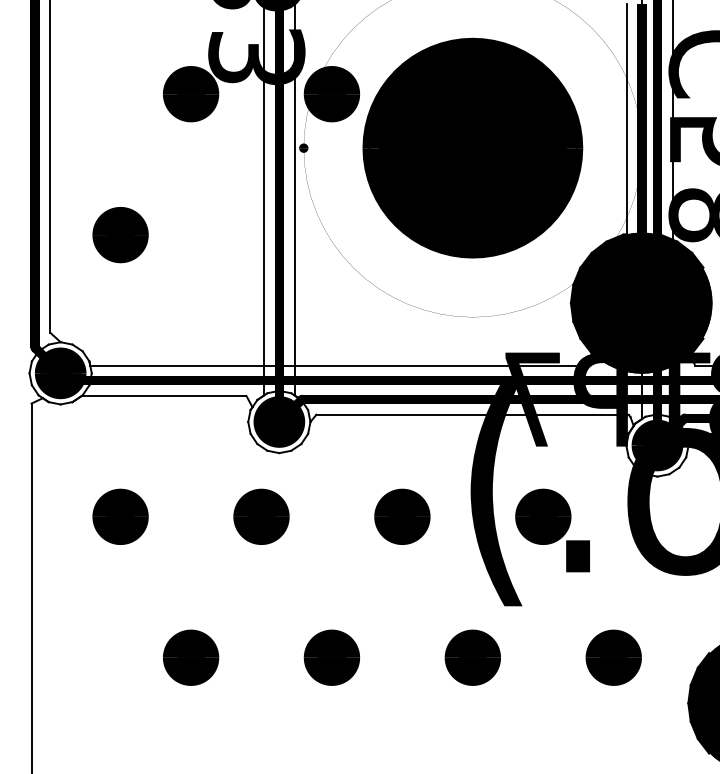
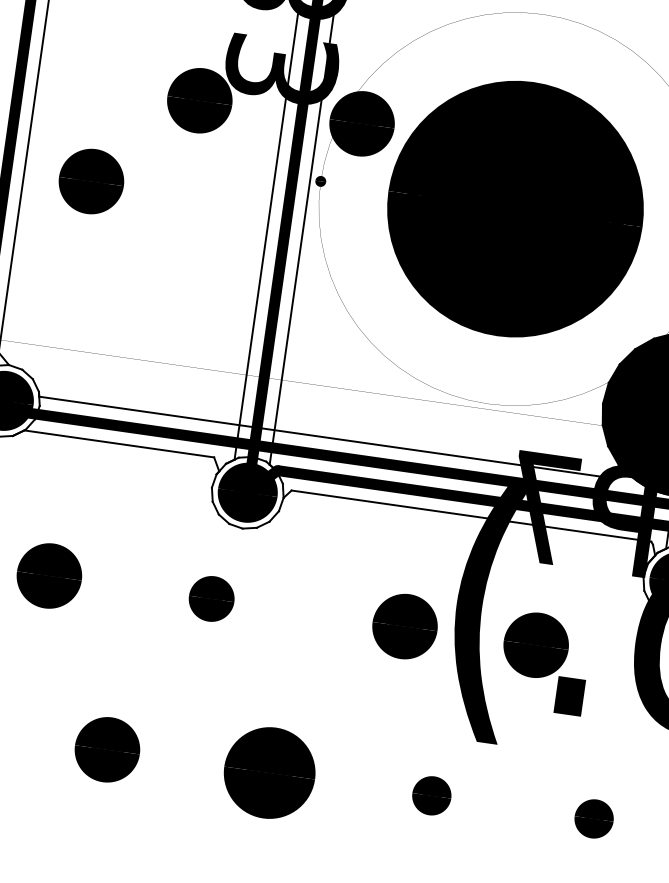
part: (120, 235) -> (91, 182), moved
part: (261, 516) -> (211, 598), size x0.7
part: (402, 516) -> (405, 626), moved
part: (331, 657) -> (269, 772), size x1.4
part: (472, 657) -> (431, 795), size x0.6
part: (613, 657) -> (593, 818), size x0.6

